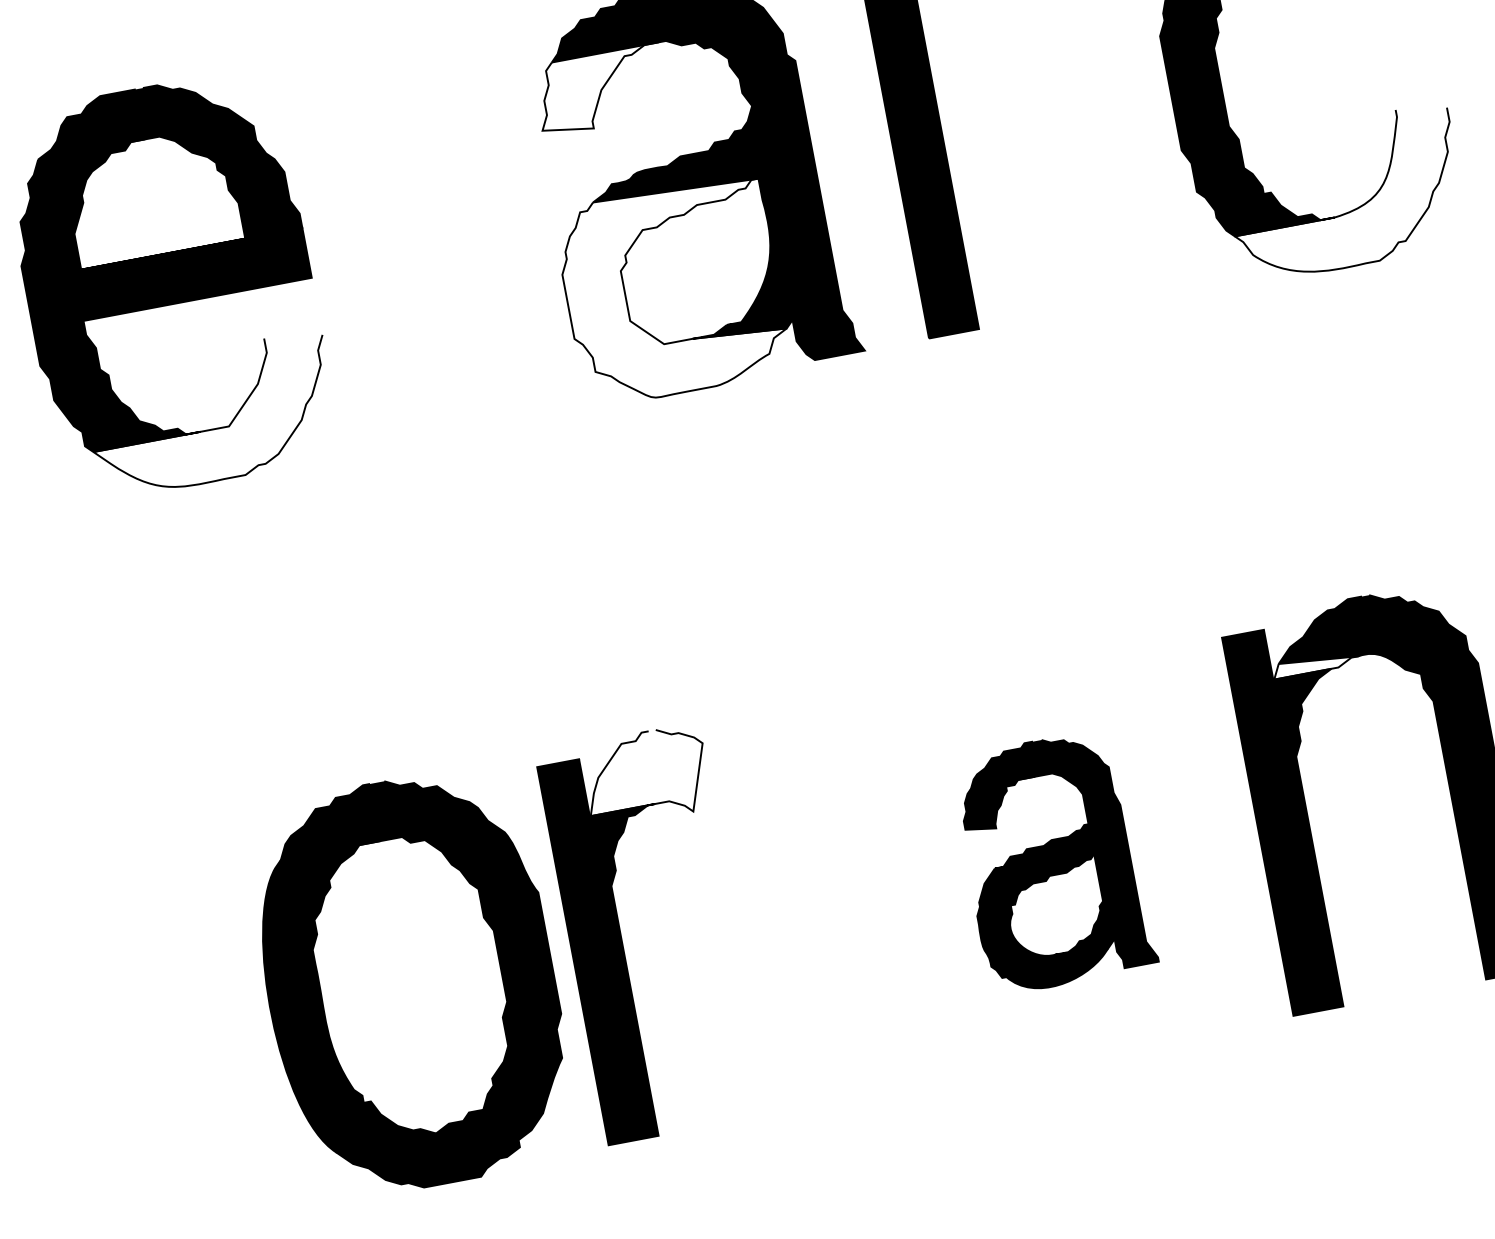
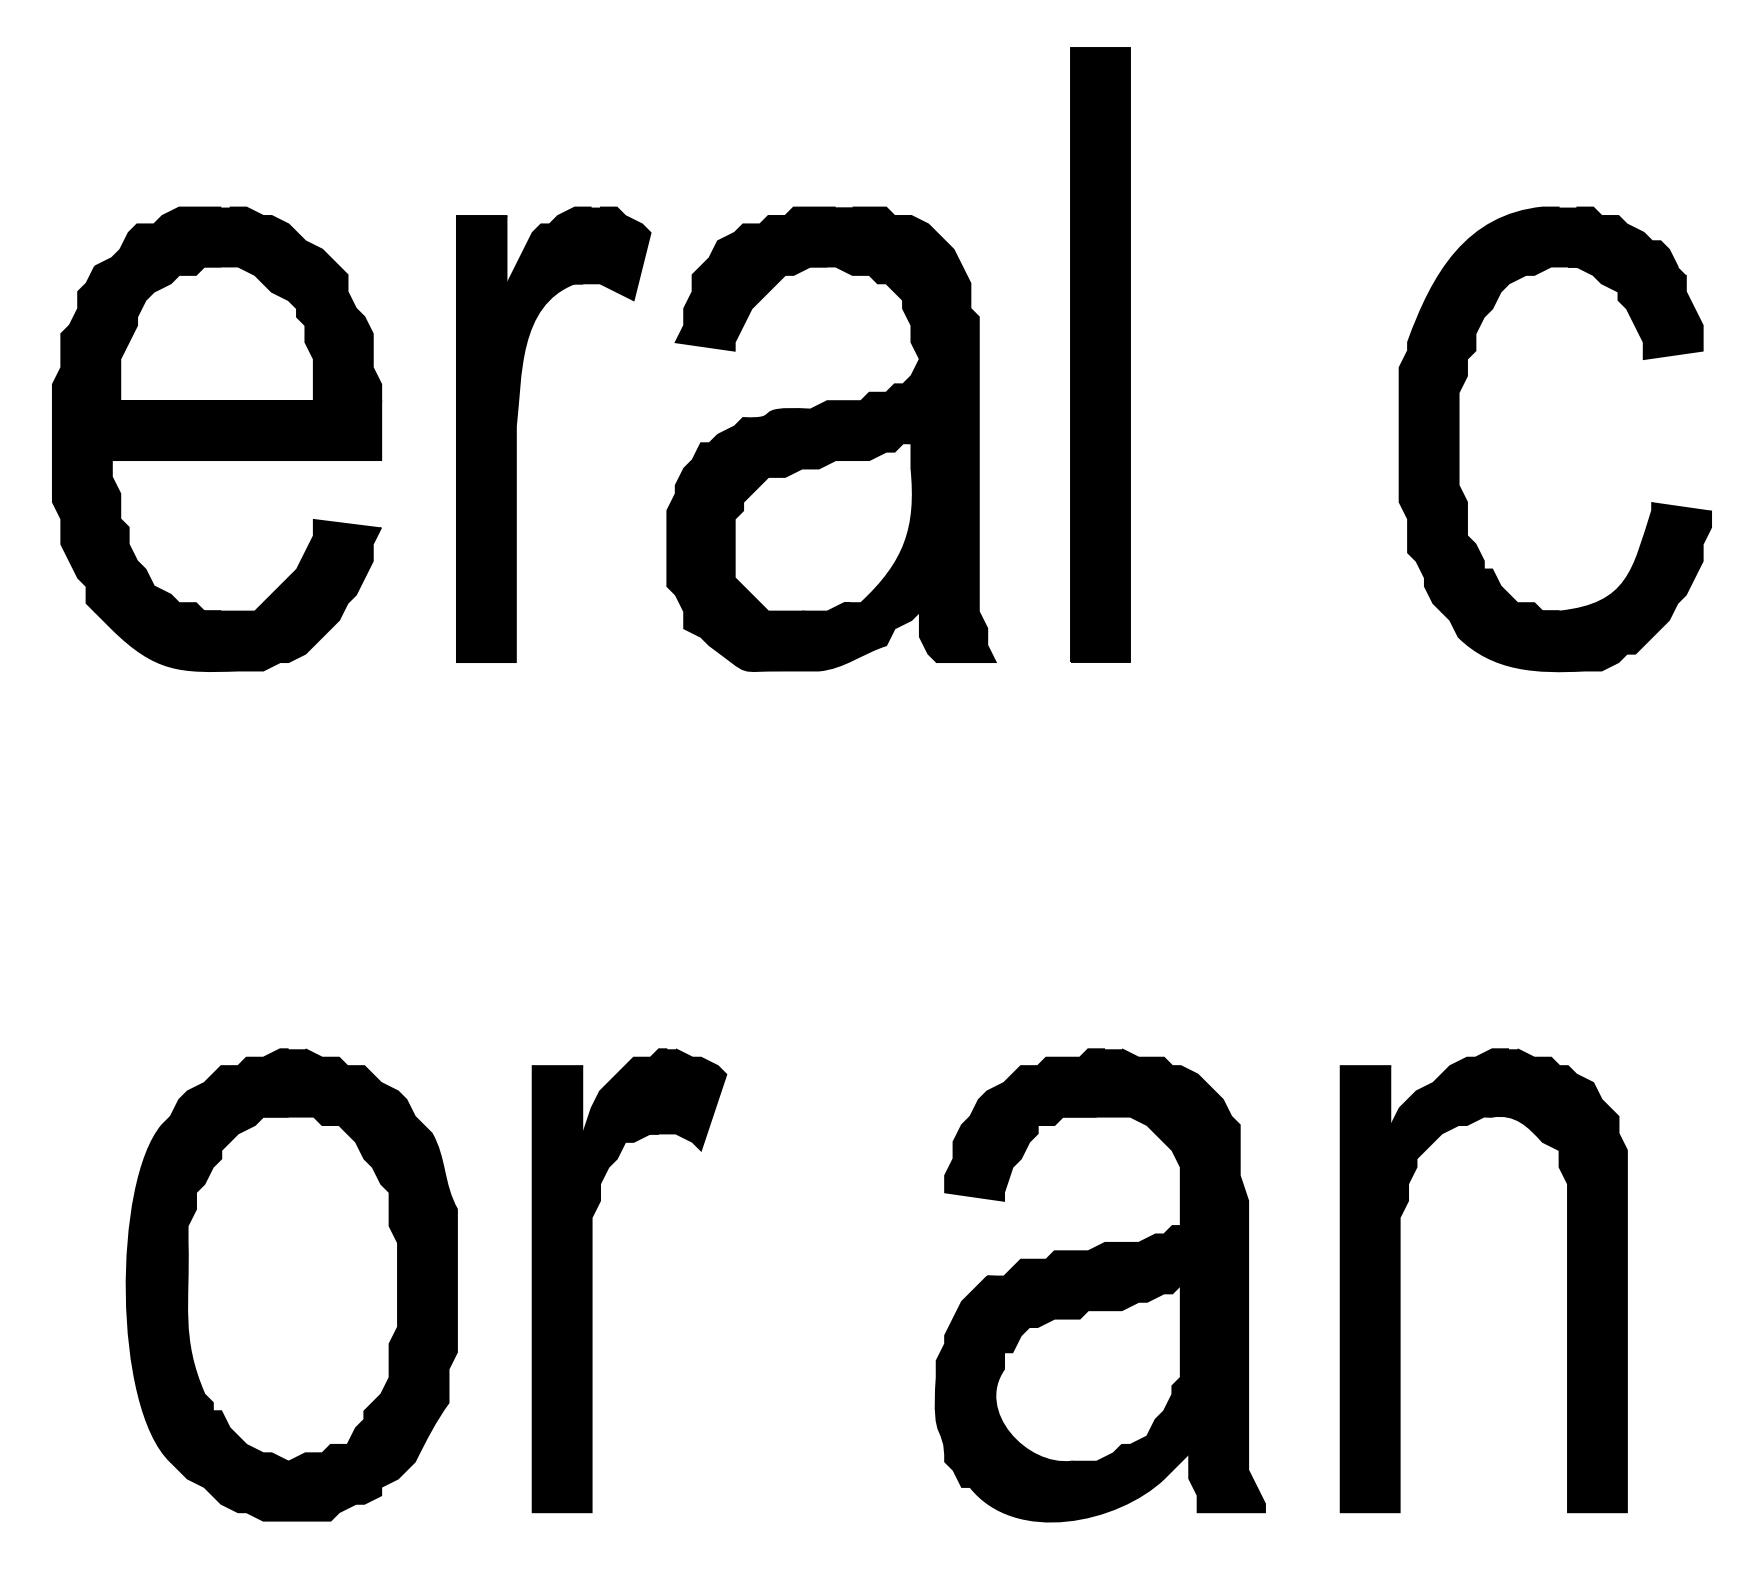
fill: (601, 90) -> (751, 308), added
fill: (1345, 193) -> (1576, 586), added
part: (422, 234) -> (516, 434), added
fill: (672, 290) -> (789, 552), added
fill: (212, 415) -> (238, 595), added
fill: (1315, 664) -> (1441, 1116), added
fill: (645, 775) -> (654, 1099), added
part: (1052, 862) -> (1099, 1285), size x1.67
part: (410, 982) -> (291, 1284), moved

